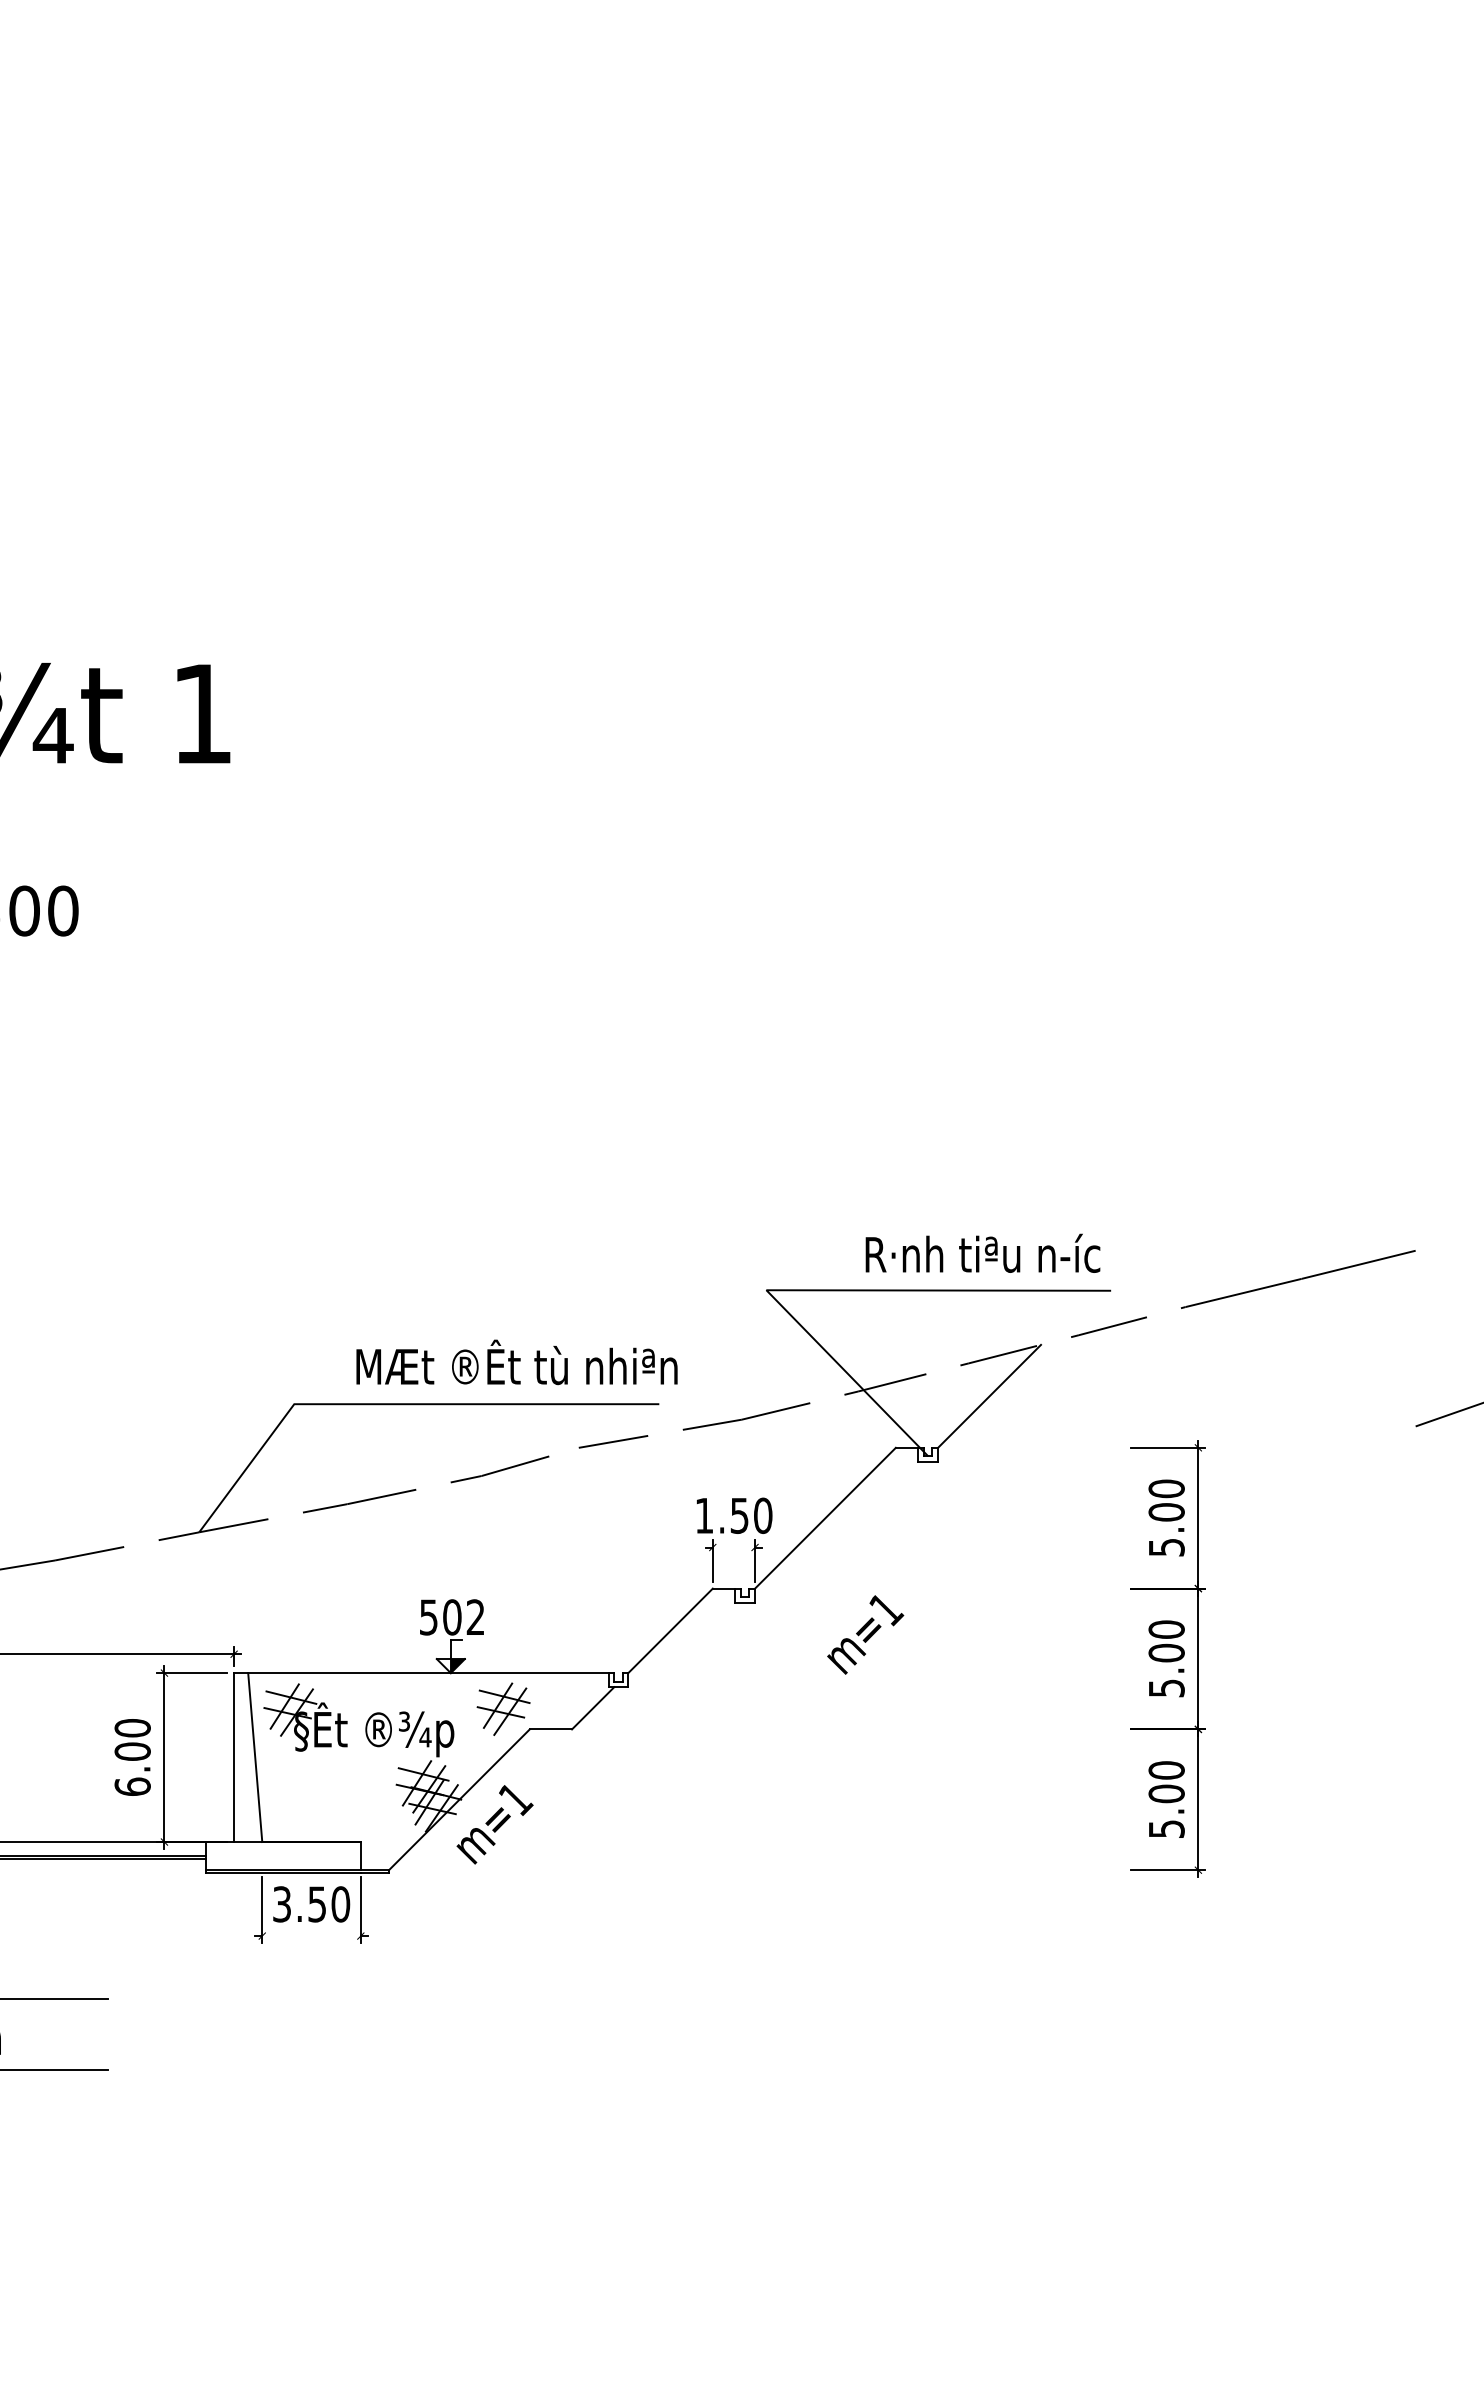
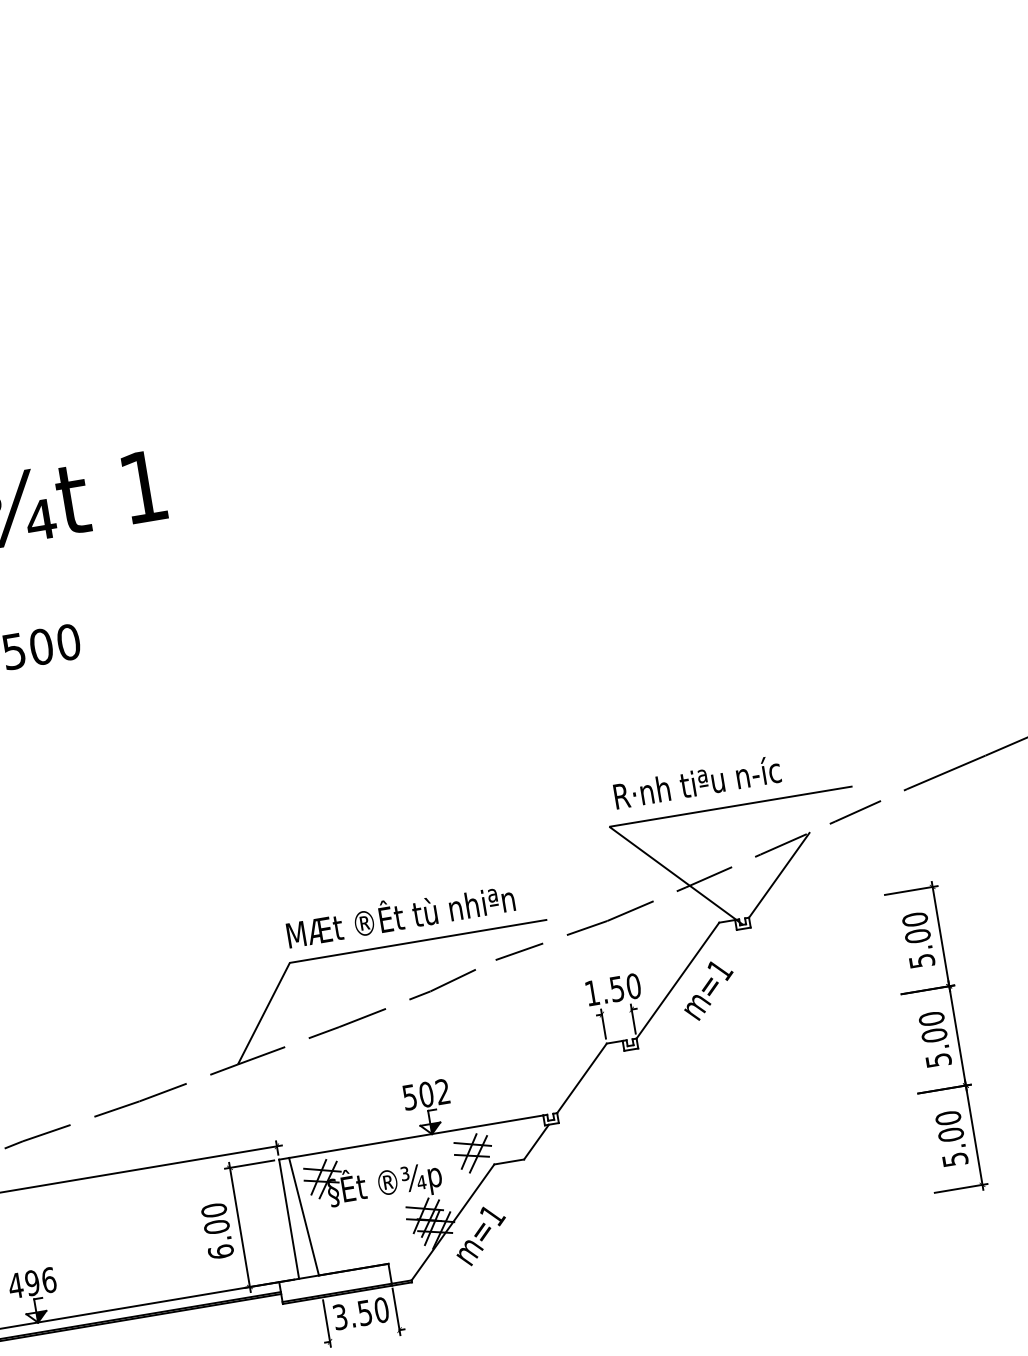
text: (982, 1252) -> (696, 781), moved
text: (516, 1362) -> (400, 914), moved
text: (865, 1634) -> (708, 990), moved

